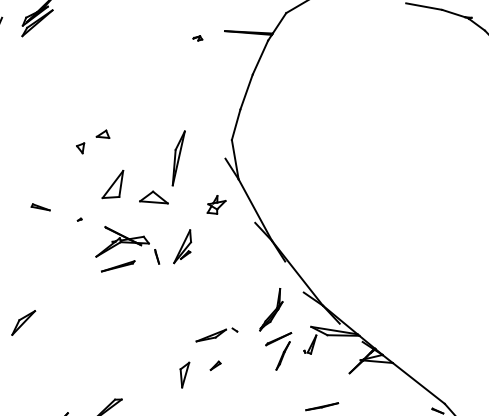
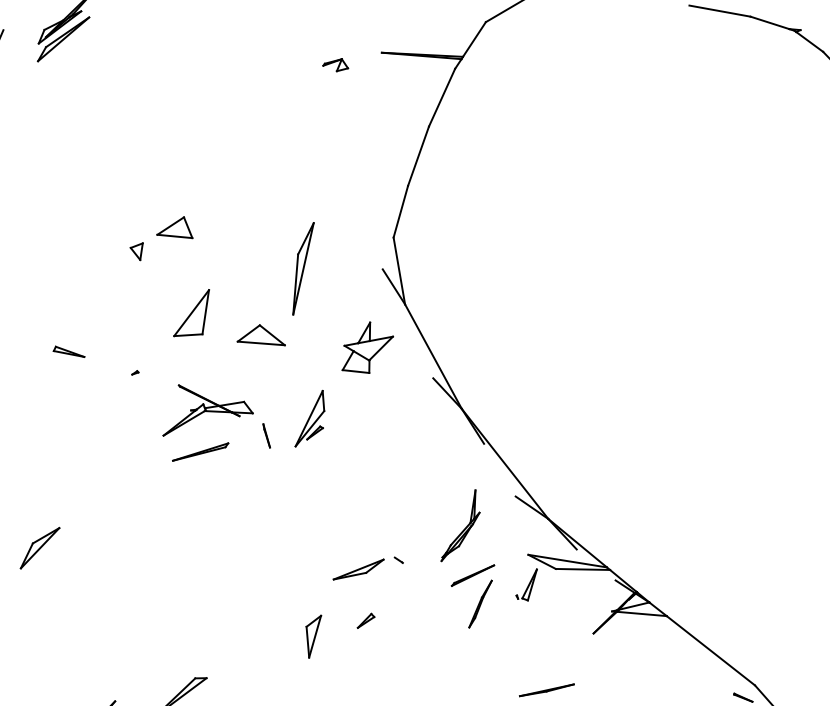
part: (197, 38) -> (335, 65), size x1.67
part: (102, 134) -> (173, 228), size x1.67
part: (216, 204) -> (367, 347), size x1.67

